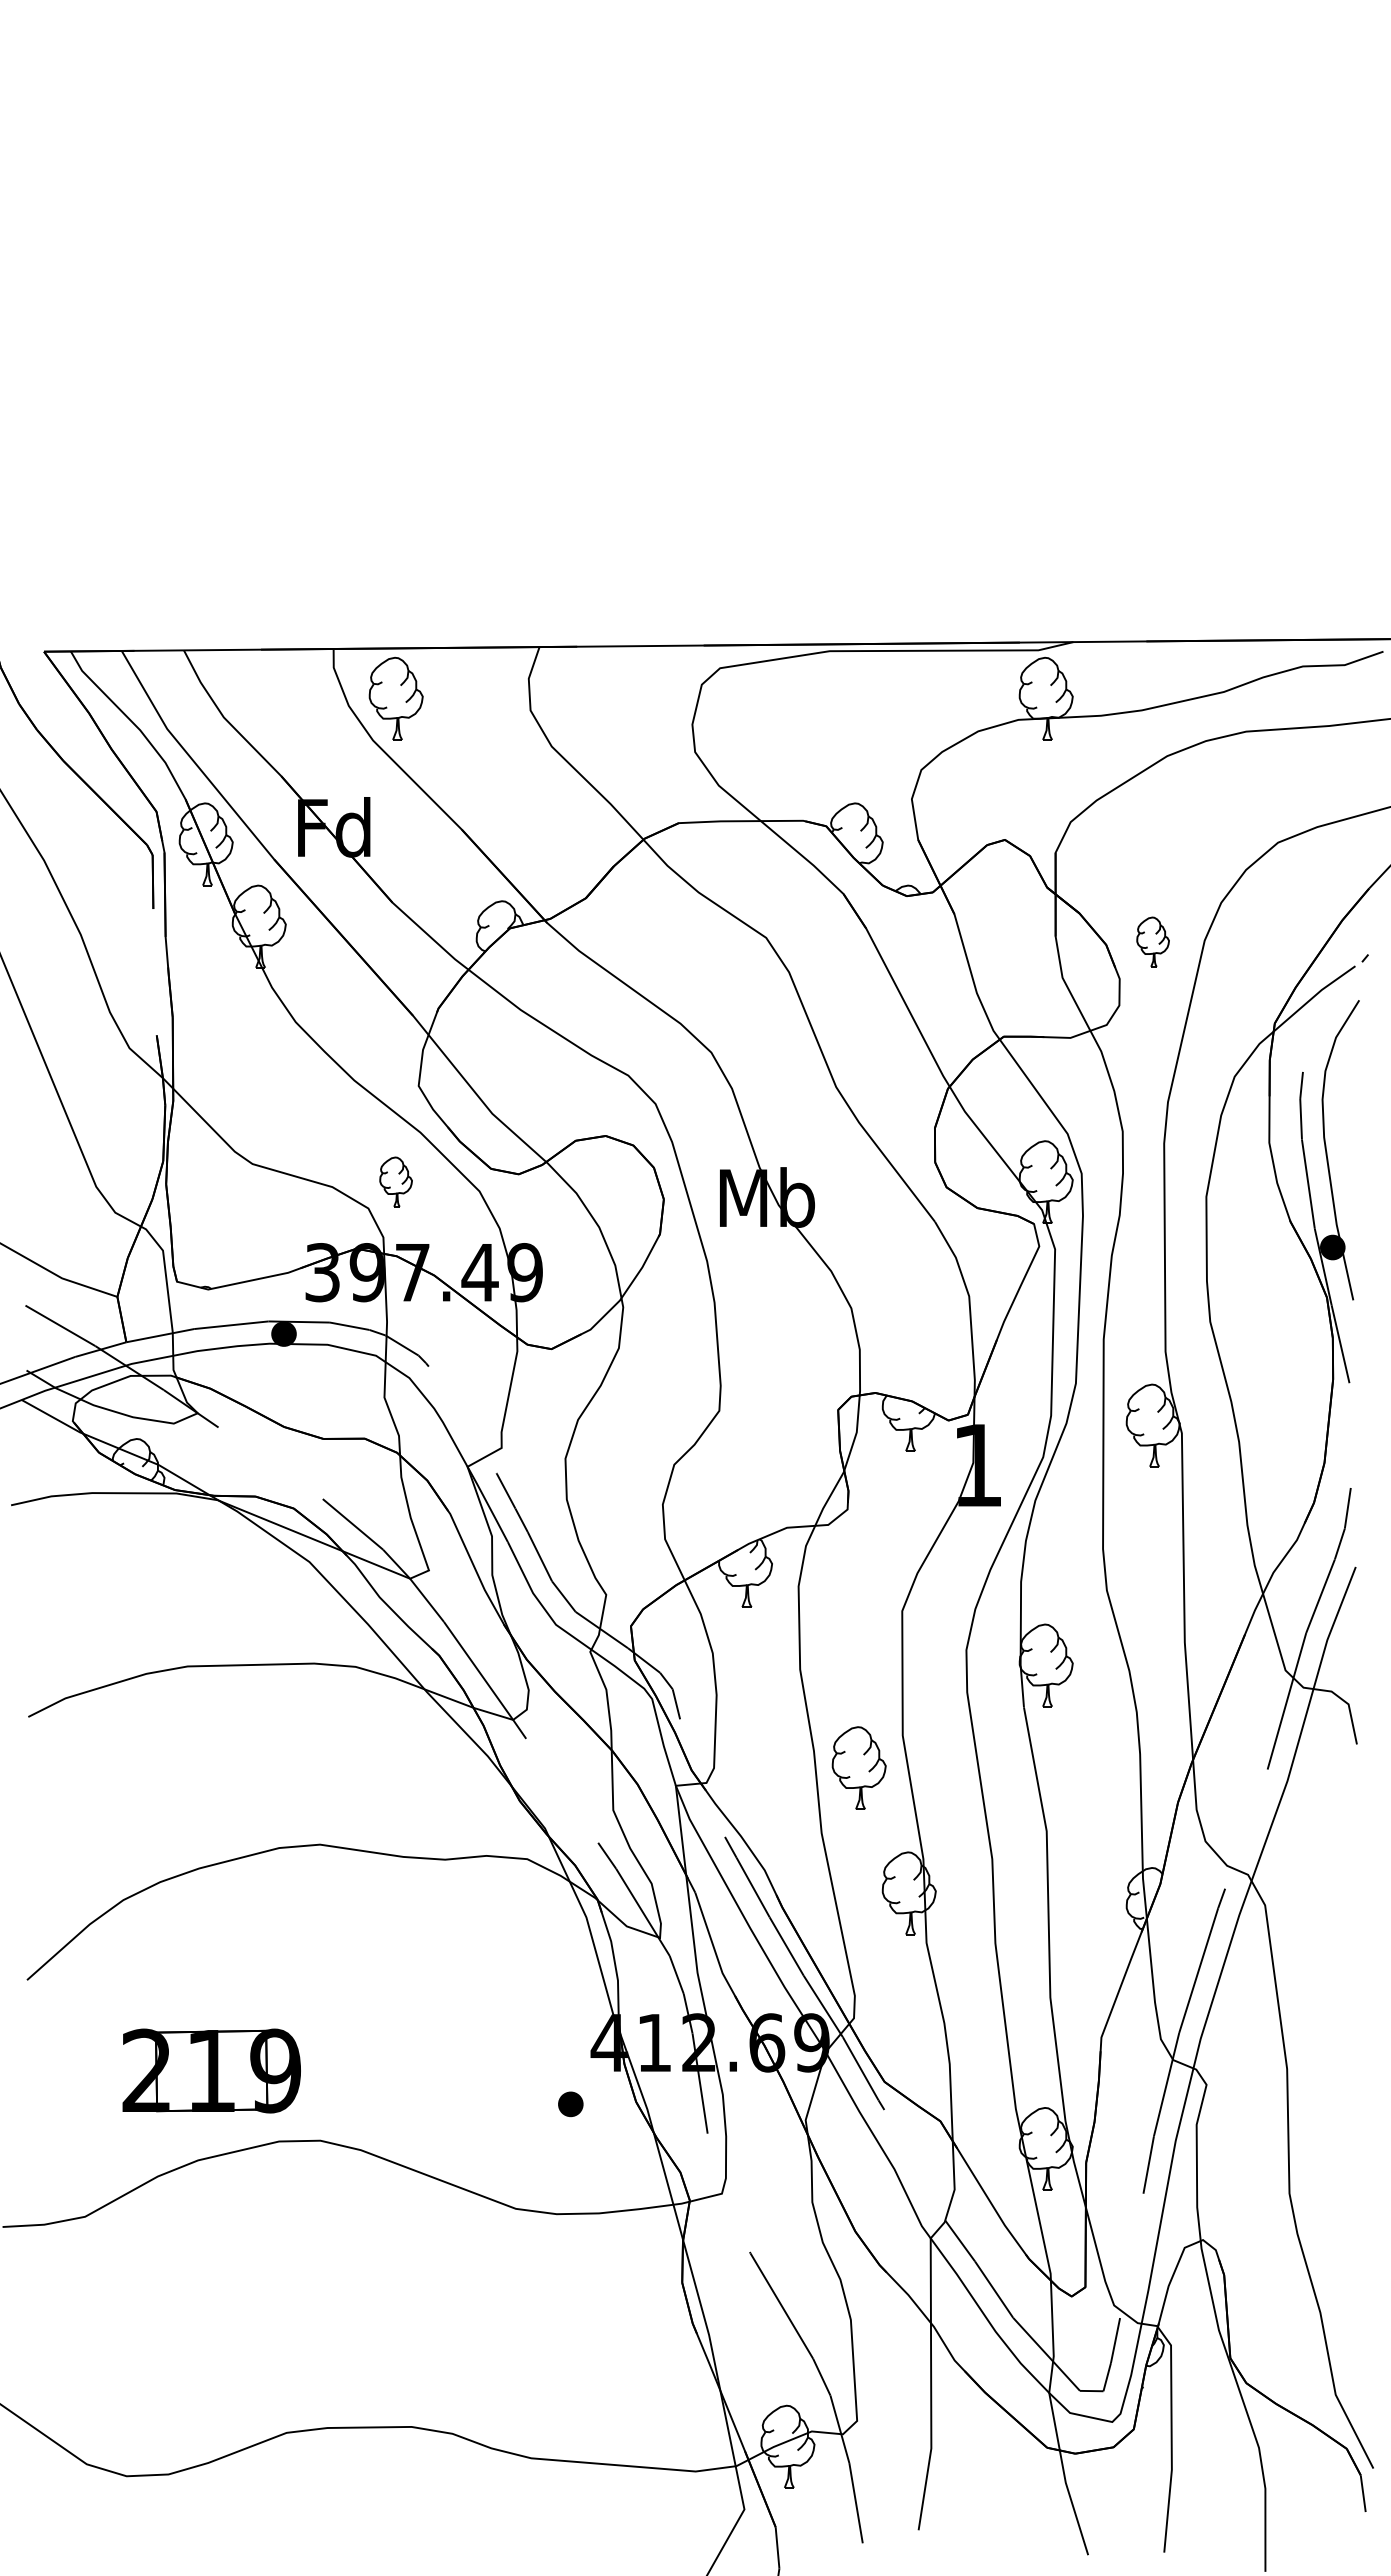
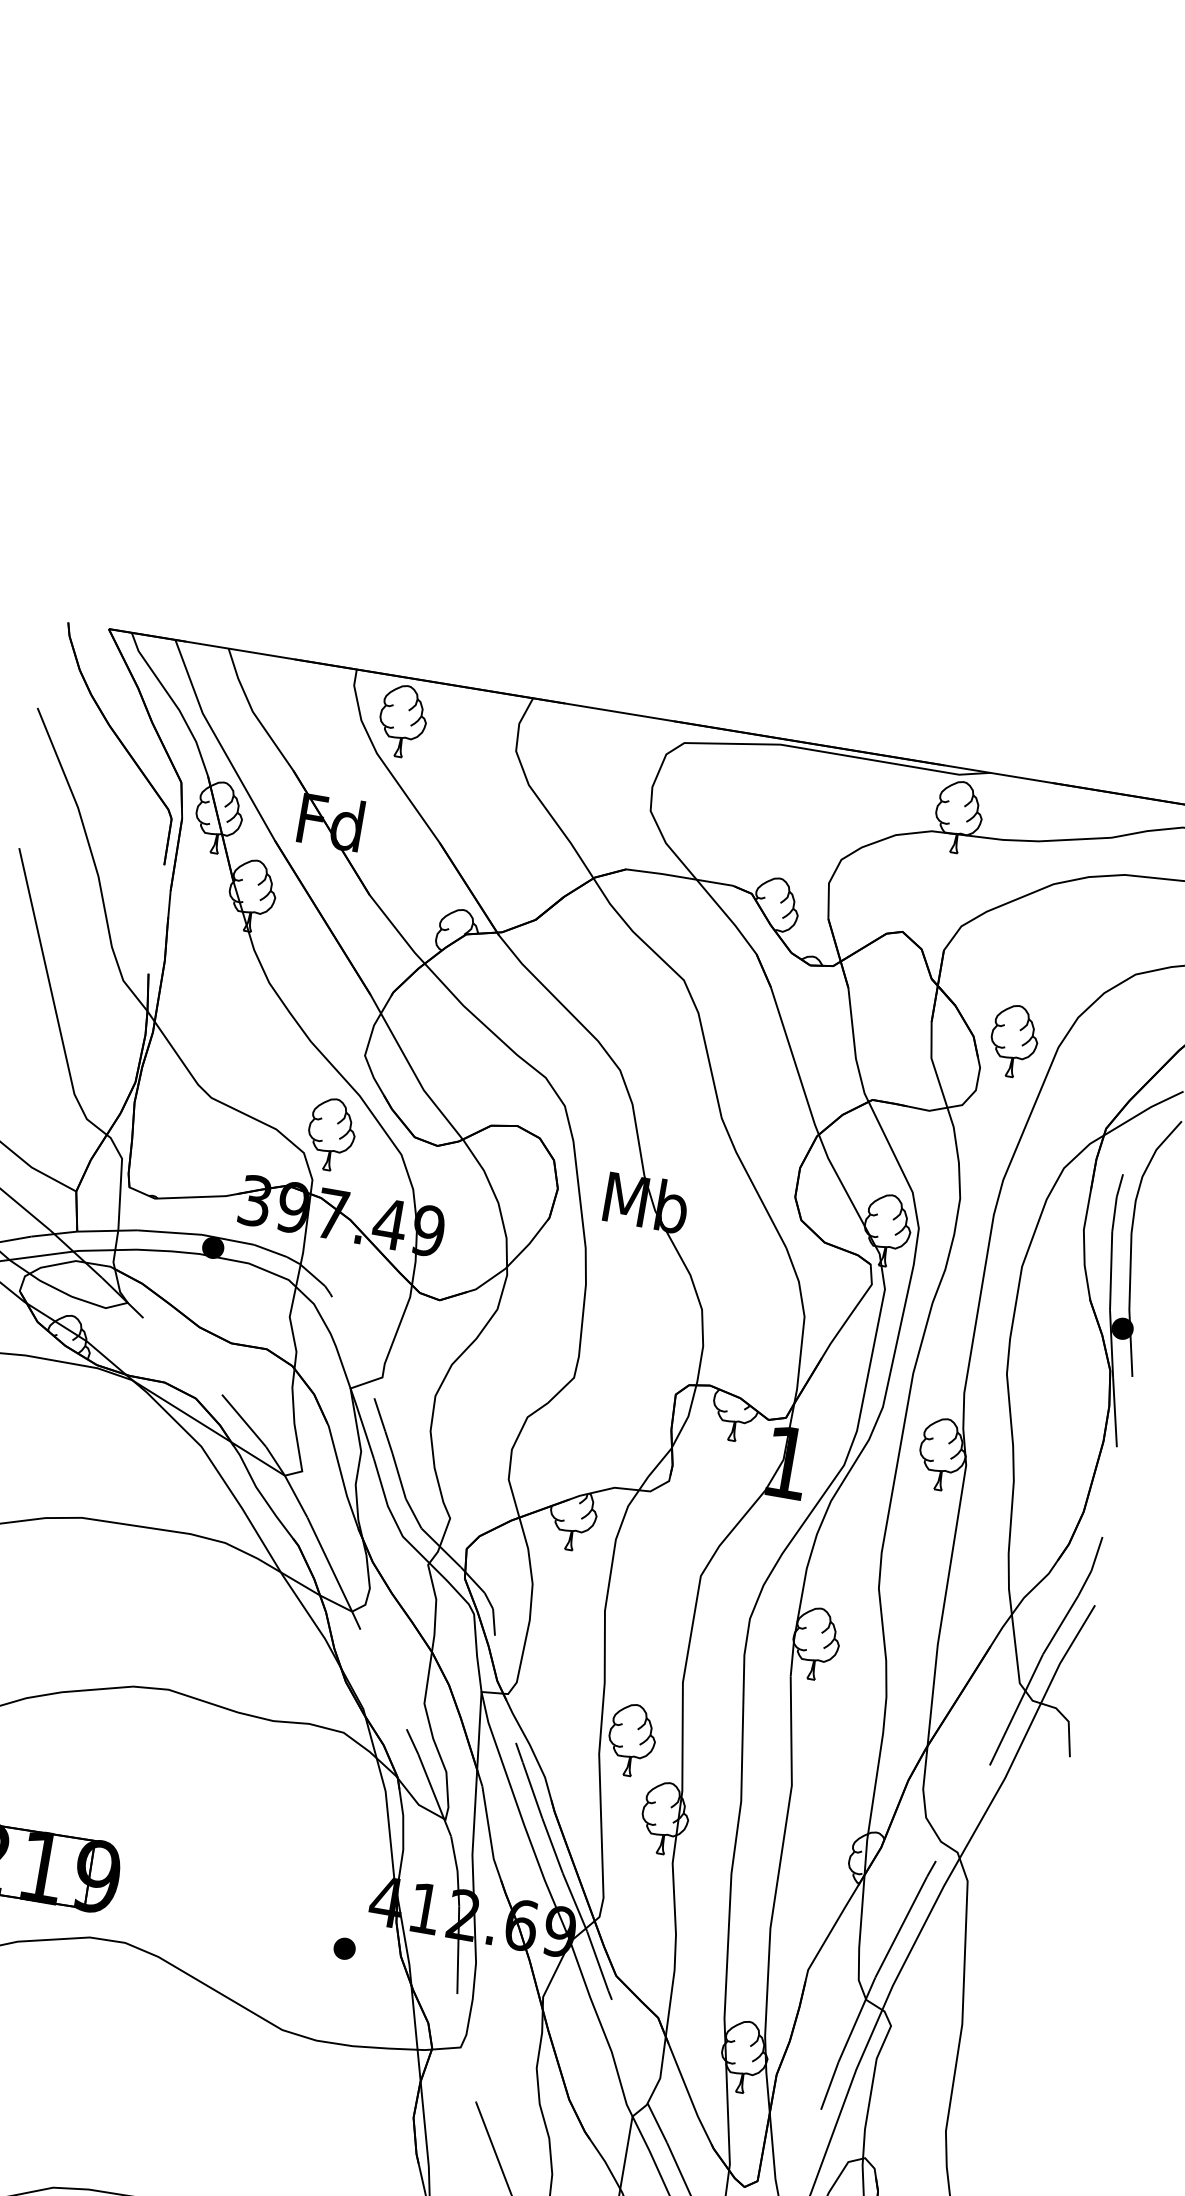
part: (1152, 941) -> (1013, 1040), size x1.67
part: (395, 1181) -> (331, 1133), size x1.67
part: (858, 1767) -> (631, 1739), moved

